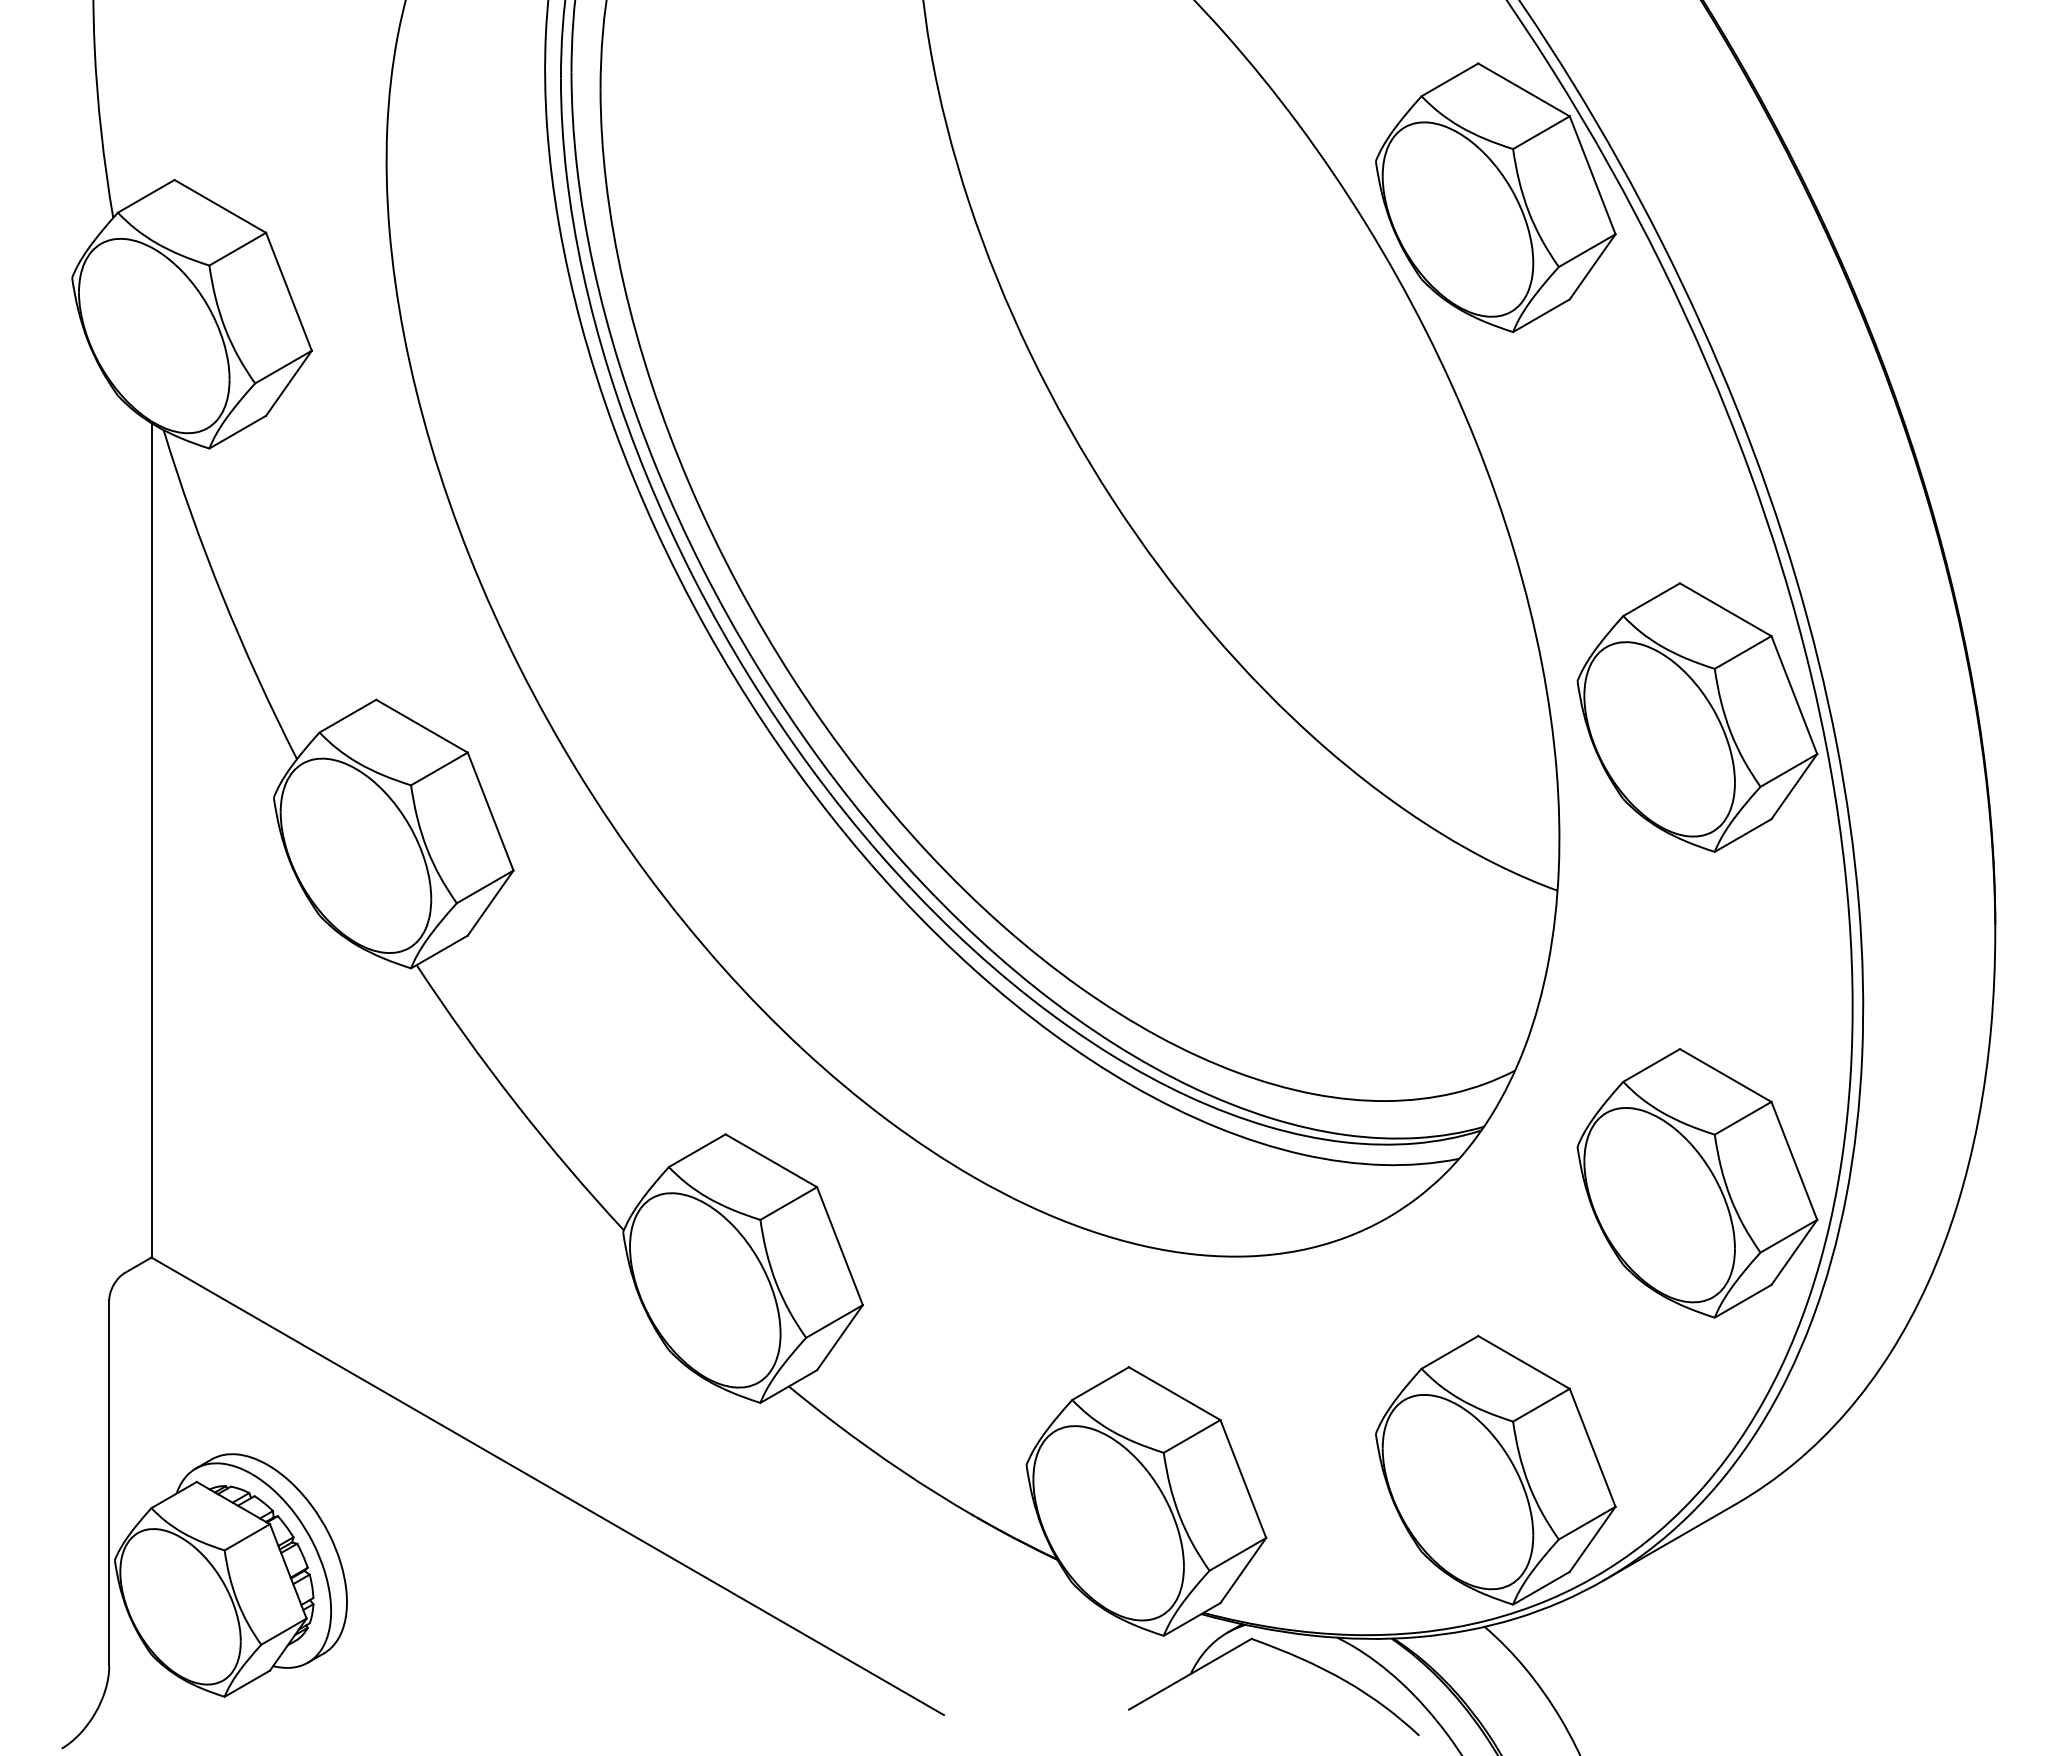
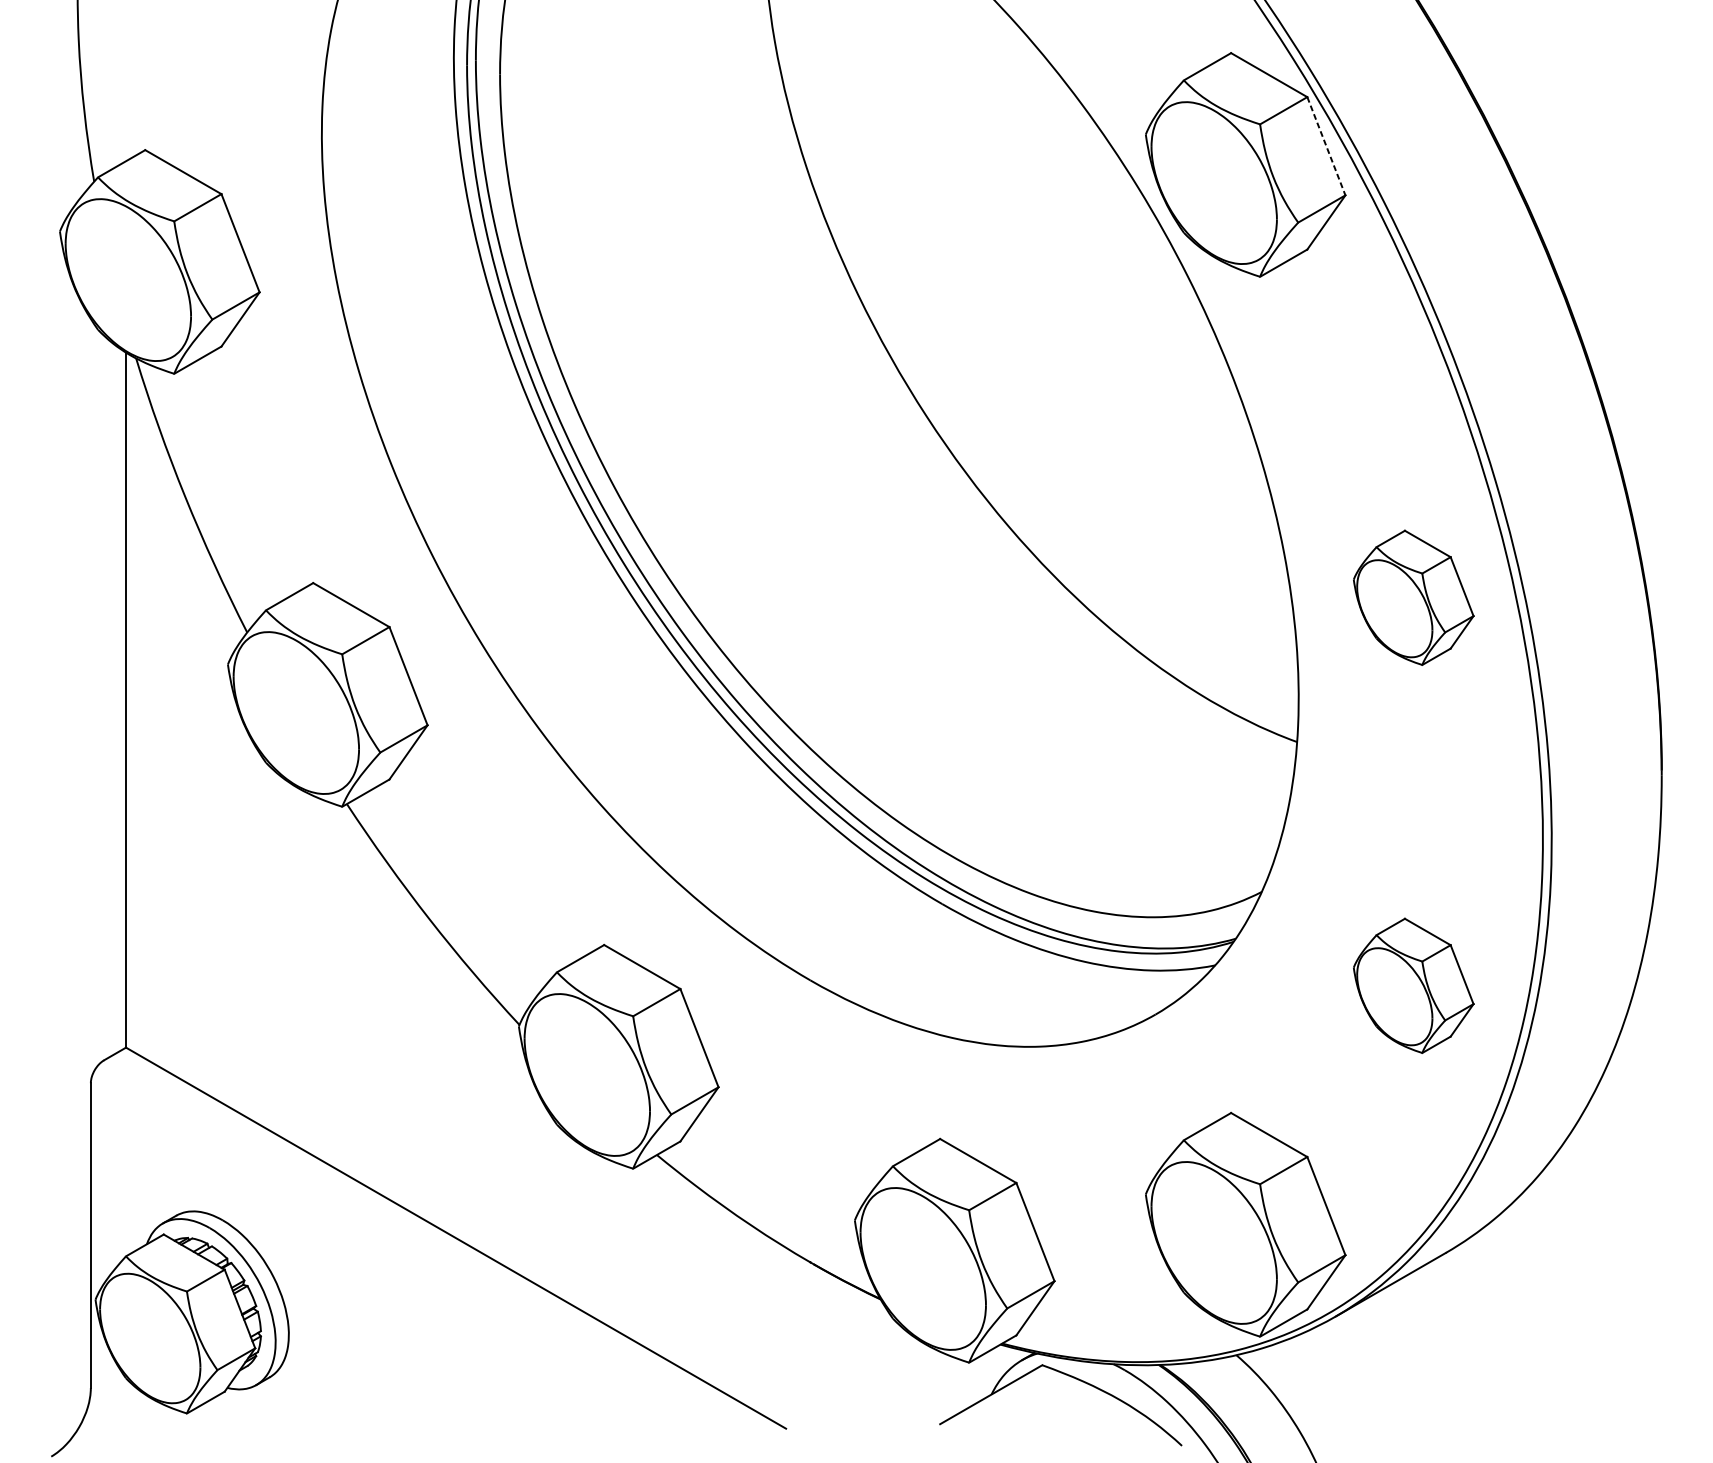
line: (1592, 175) -> (1326, 146), solid -> dashed
part: (1697, 717) -> (1413, 597), size x0.6
part: (1697, 1183) -> (1413, 985), size x0.6

